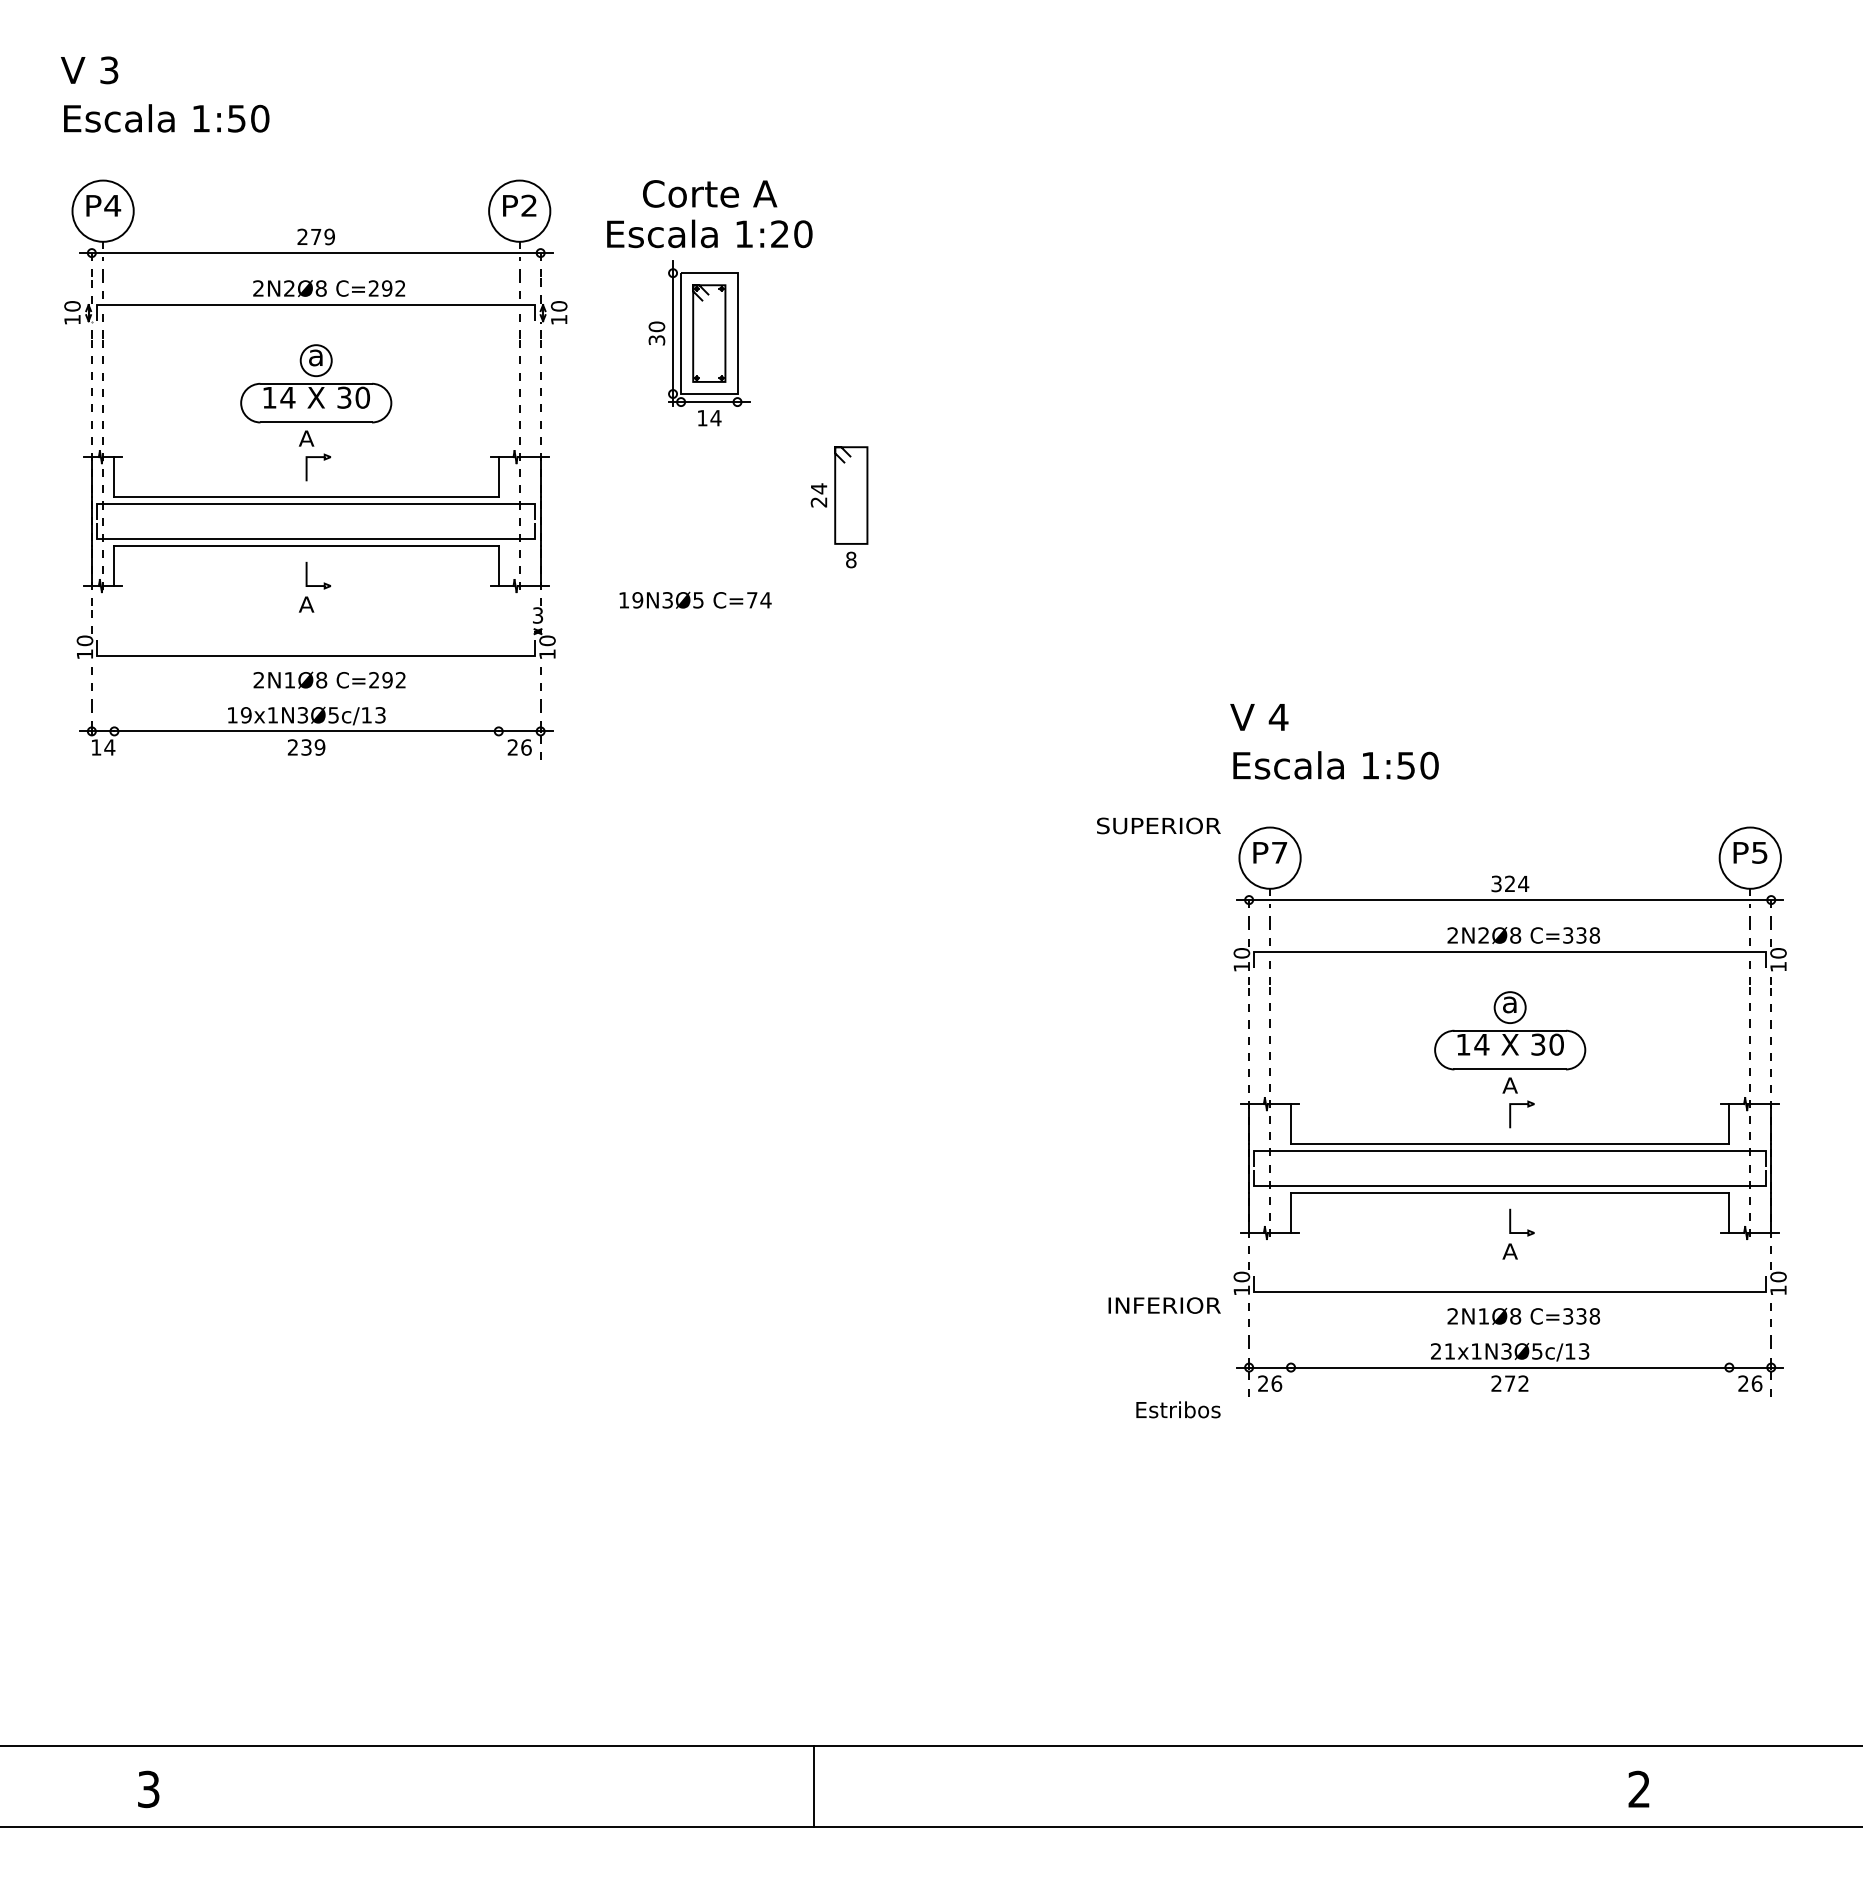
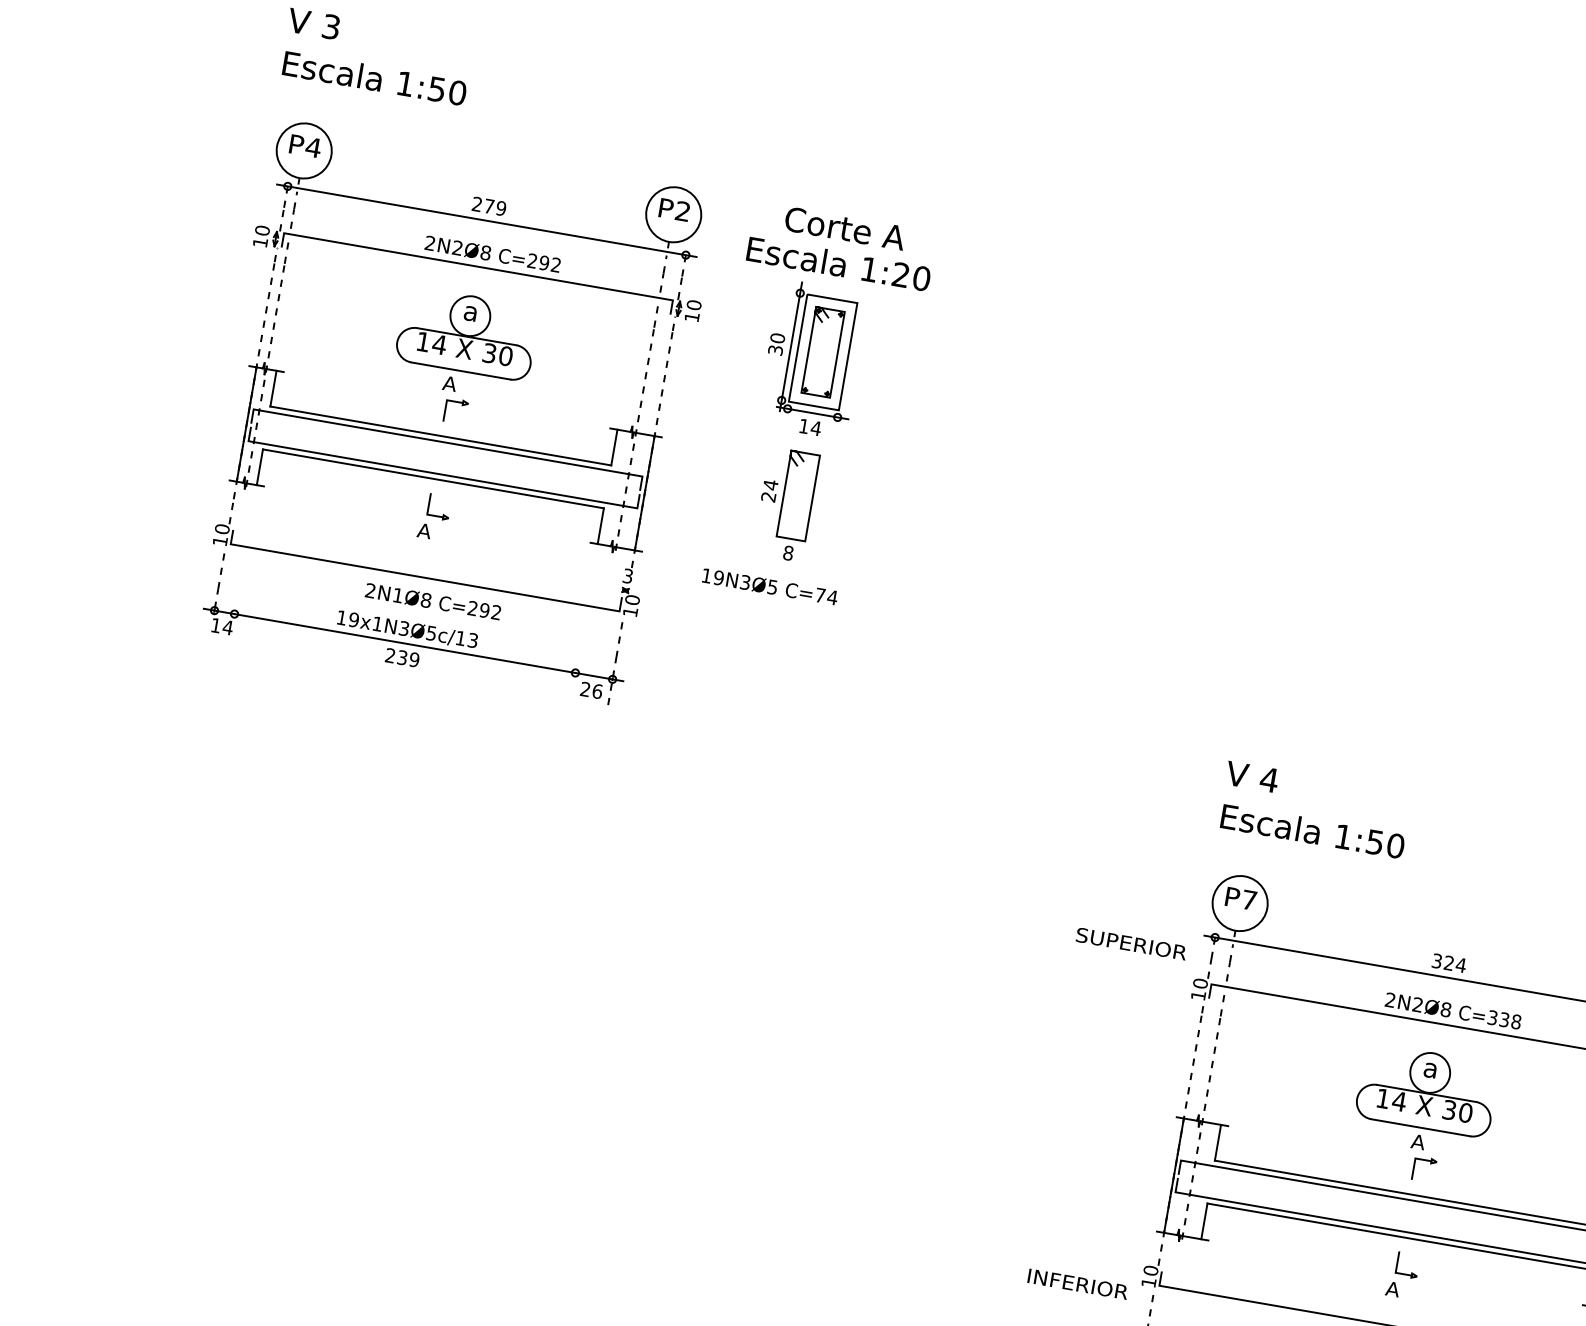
circle: (316, 360) -> (470, 316), size x1.43
part: (839, 507) -> (786, 504), moved
text: (1158, 825) -> (1131, 943), moved
circle: (1510, 1007) -> (1430, 1072), size x1.43

